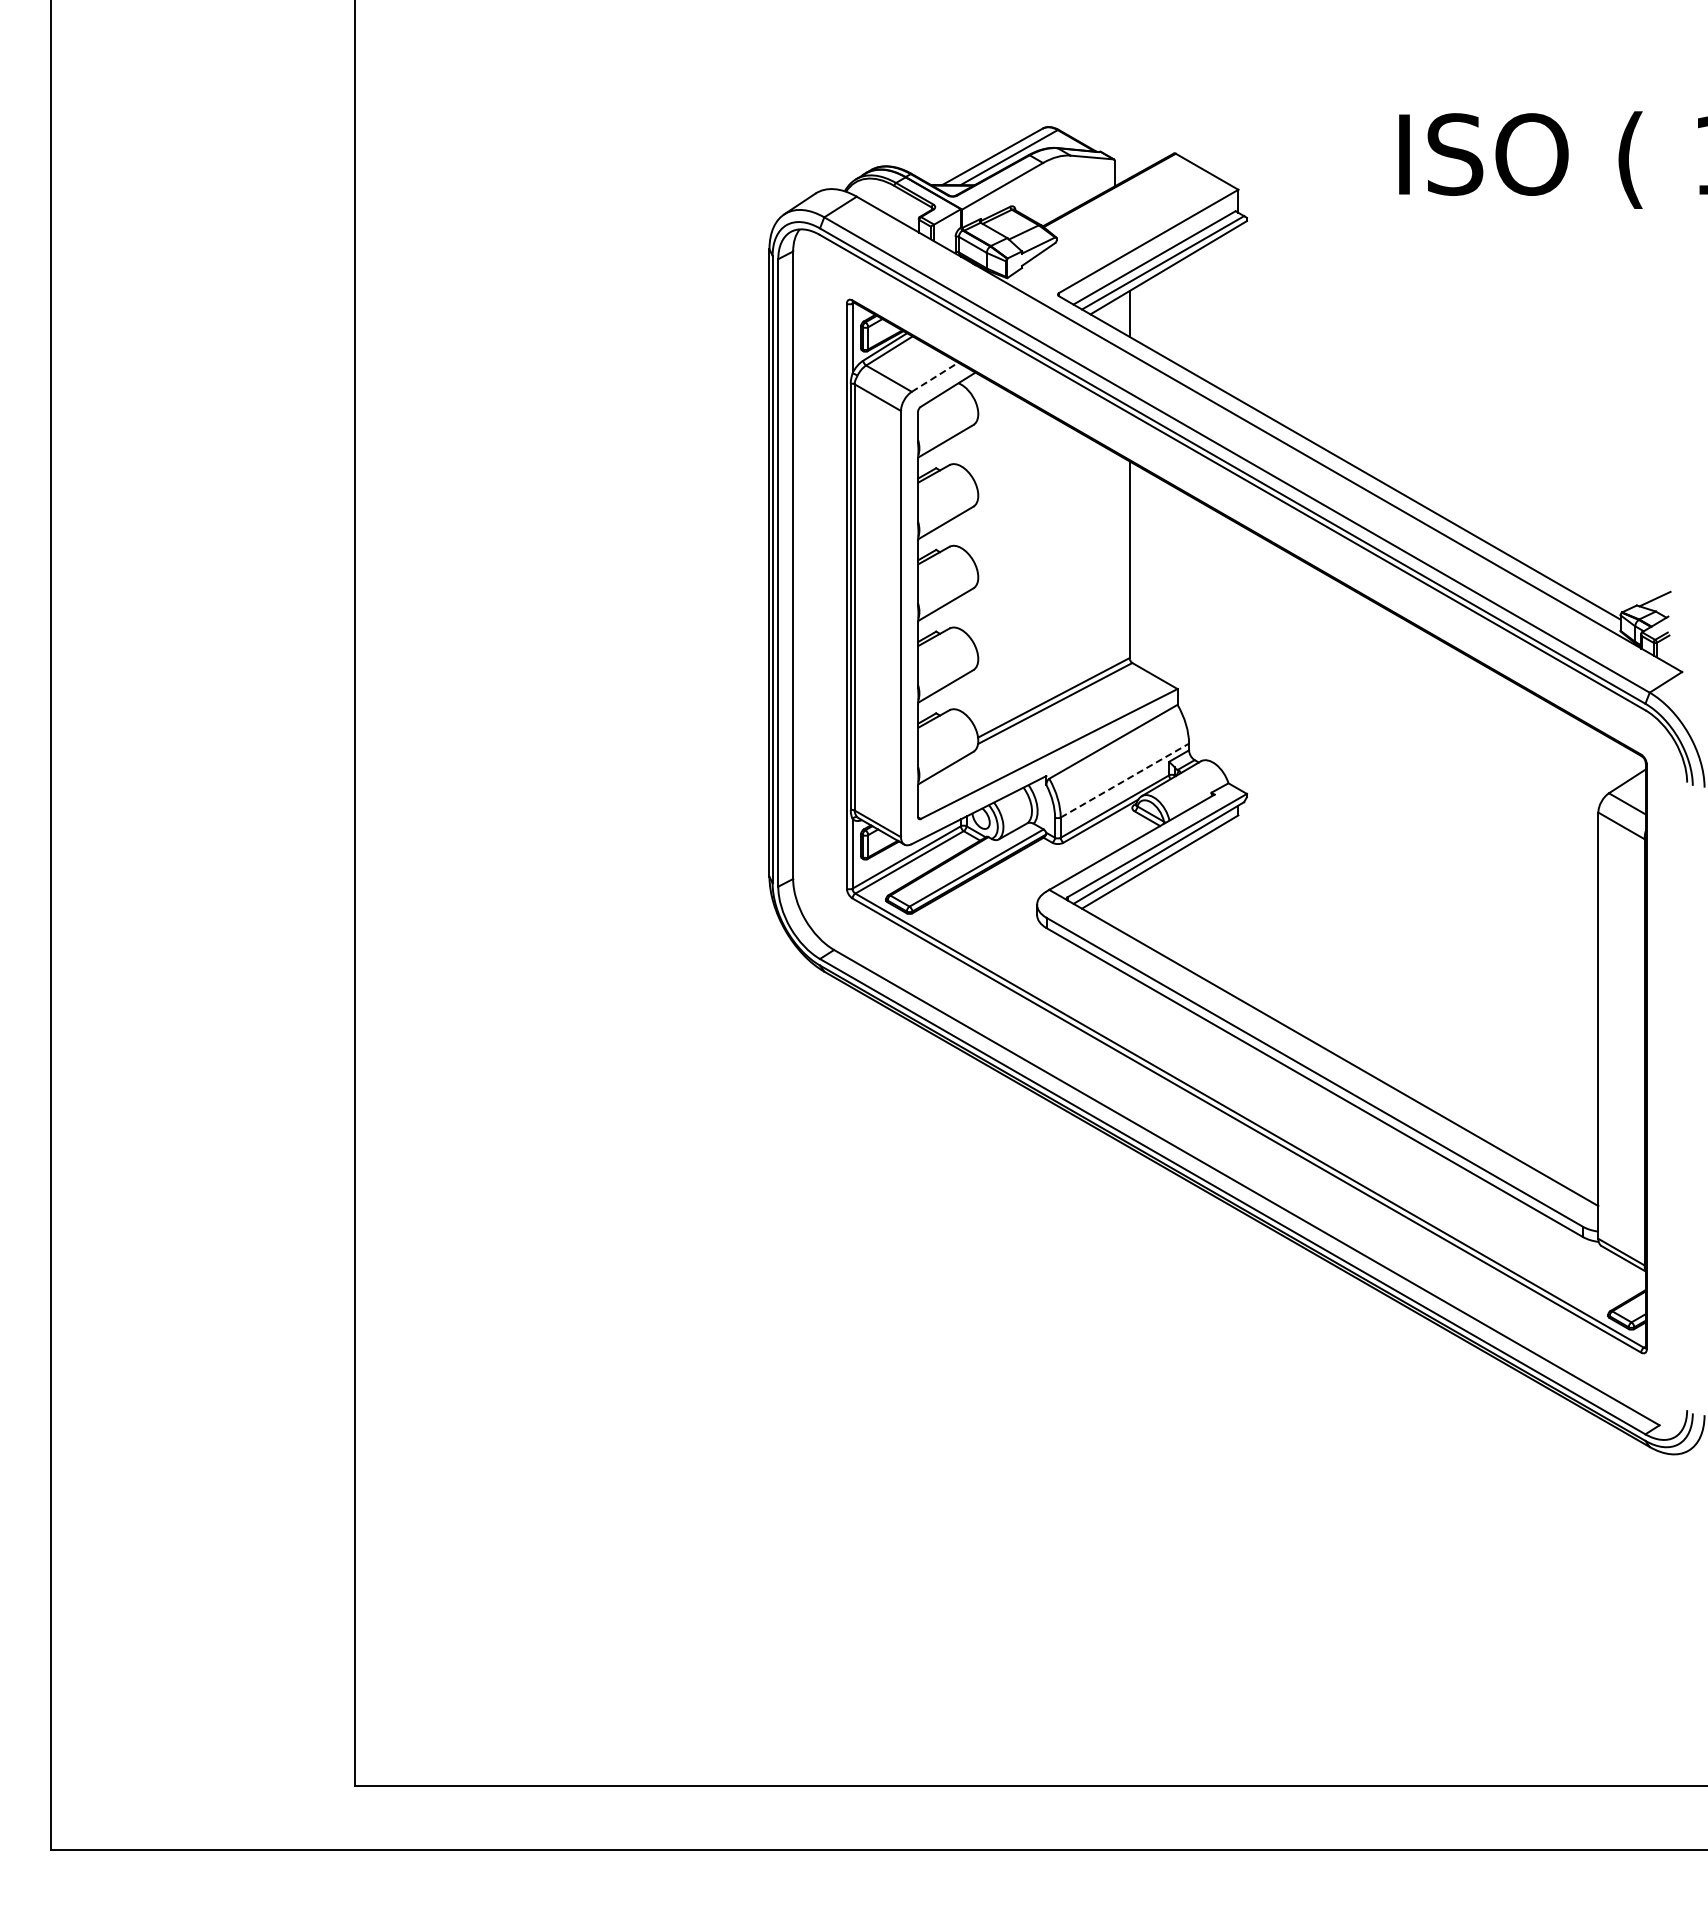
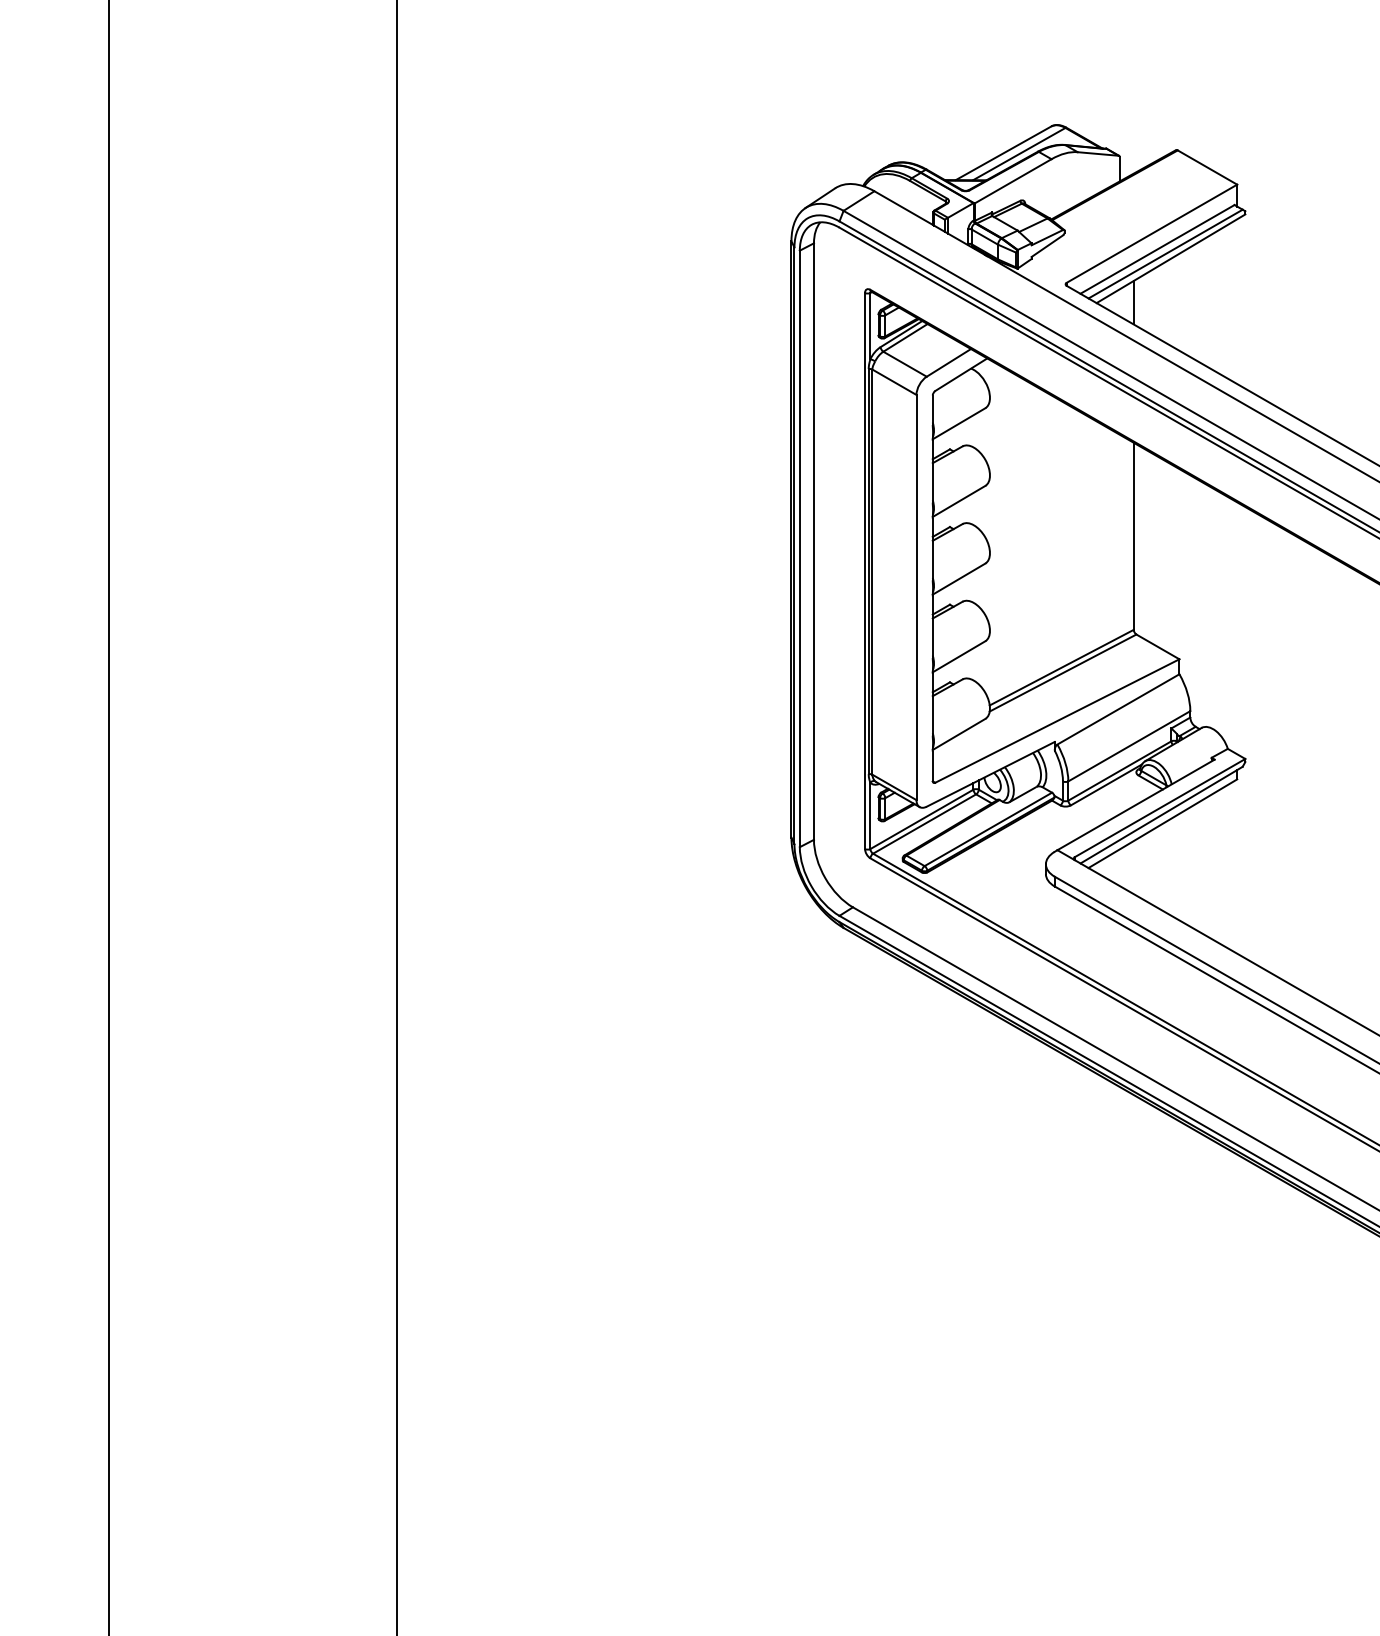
line: (935, 377) -> (949, 363), dashed -> solid
line: (1125, 780) -> (1129, 746), dashed -> solid

